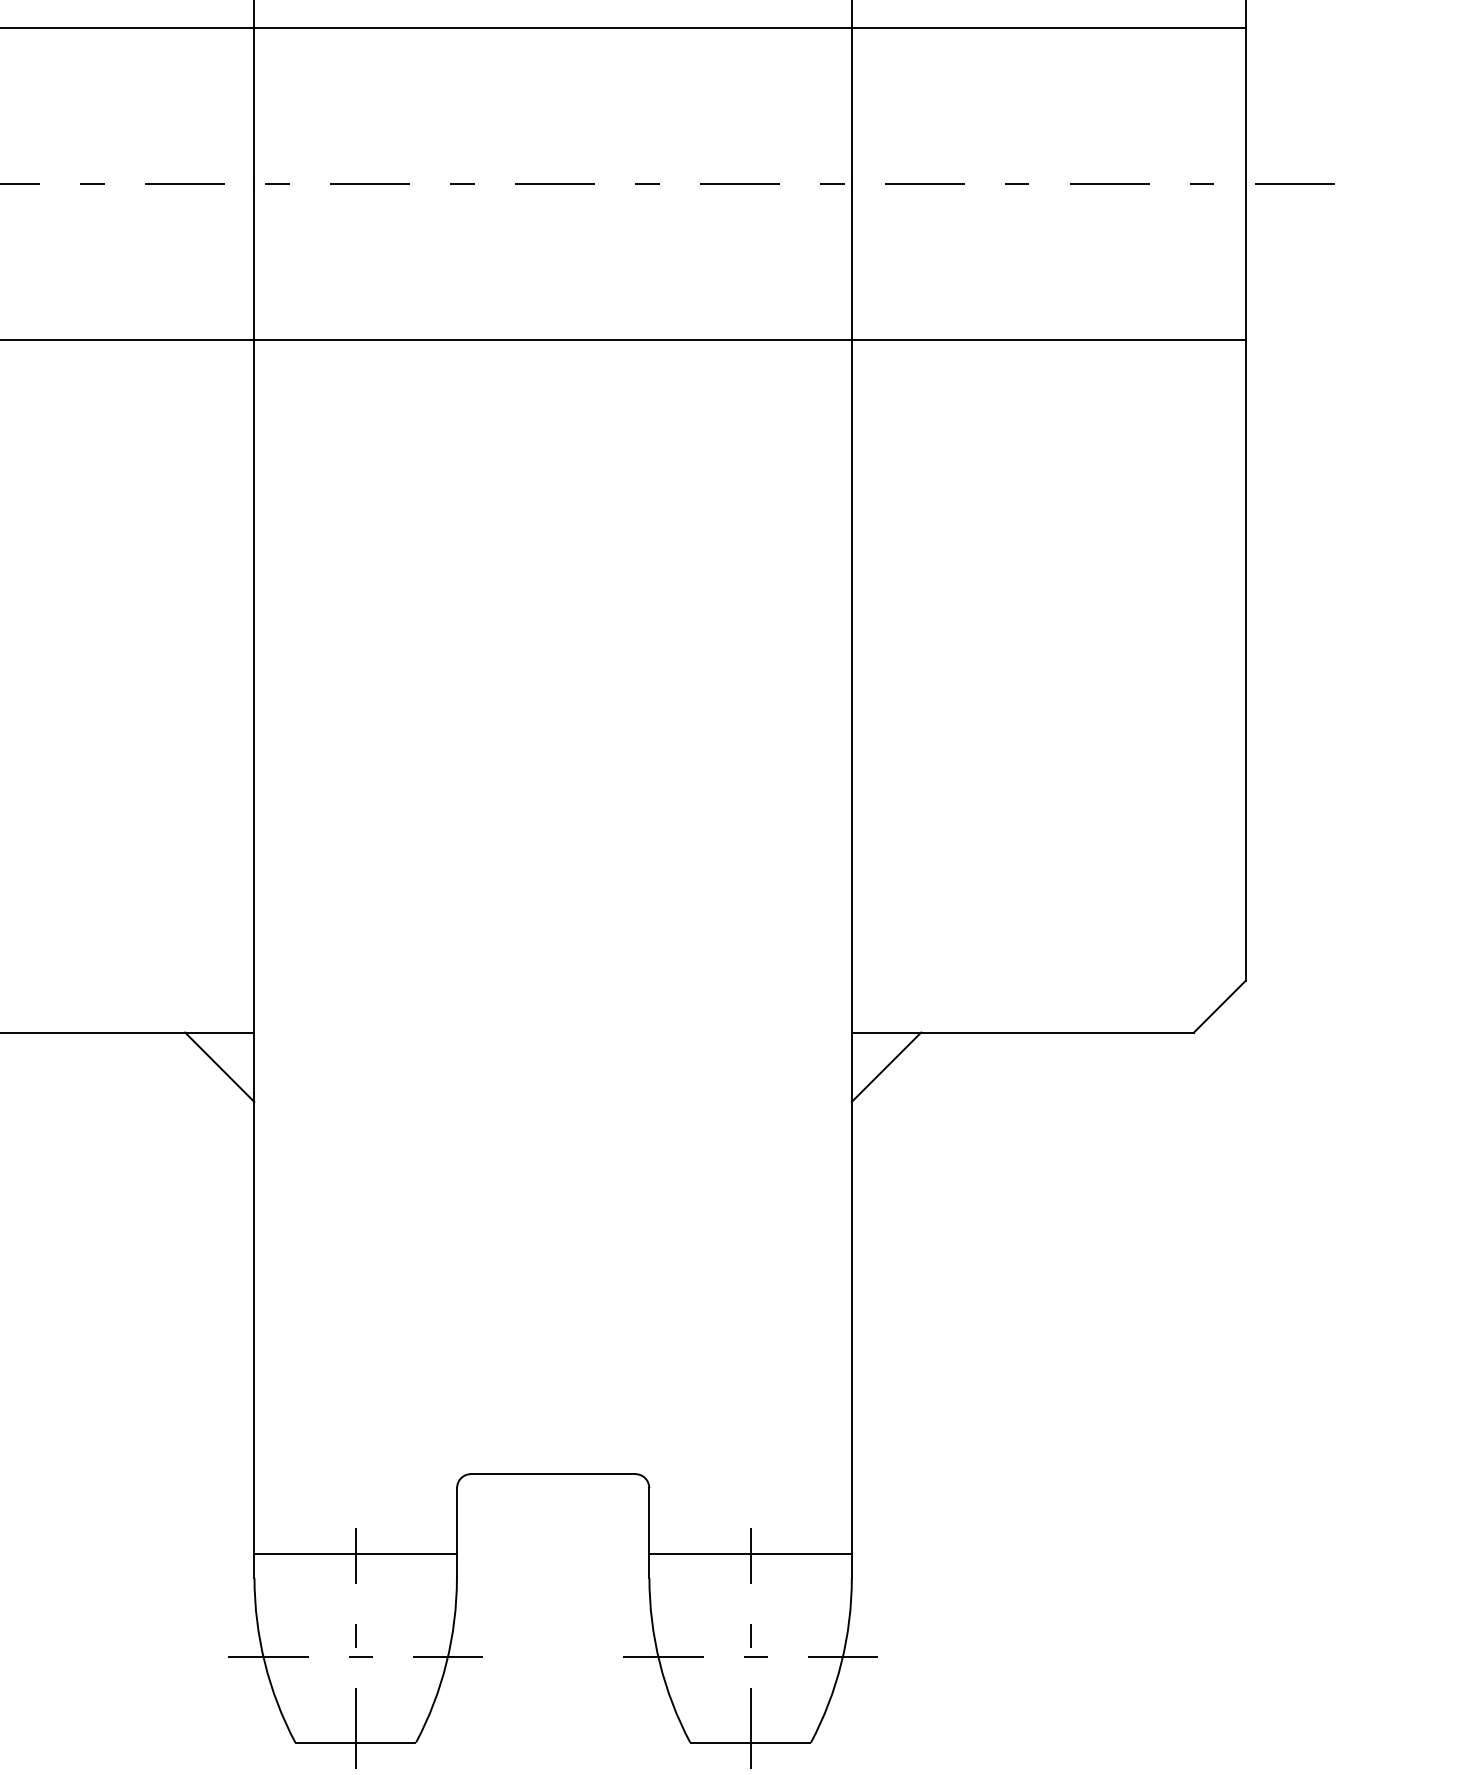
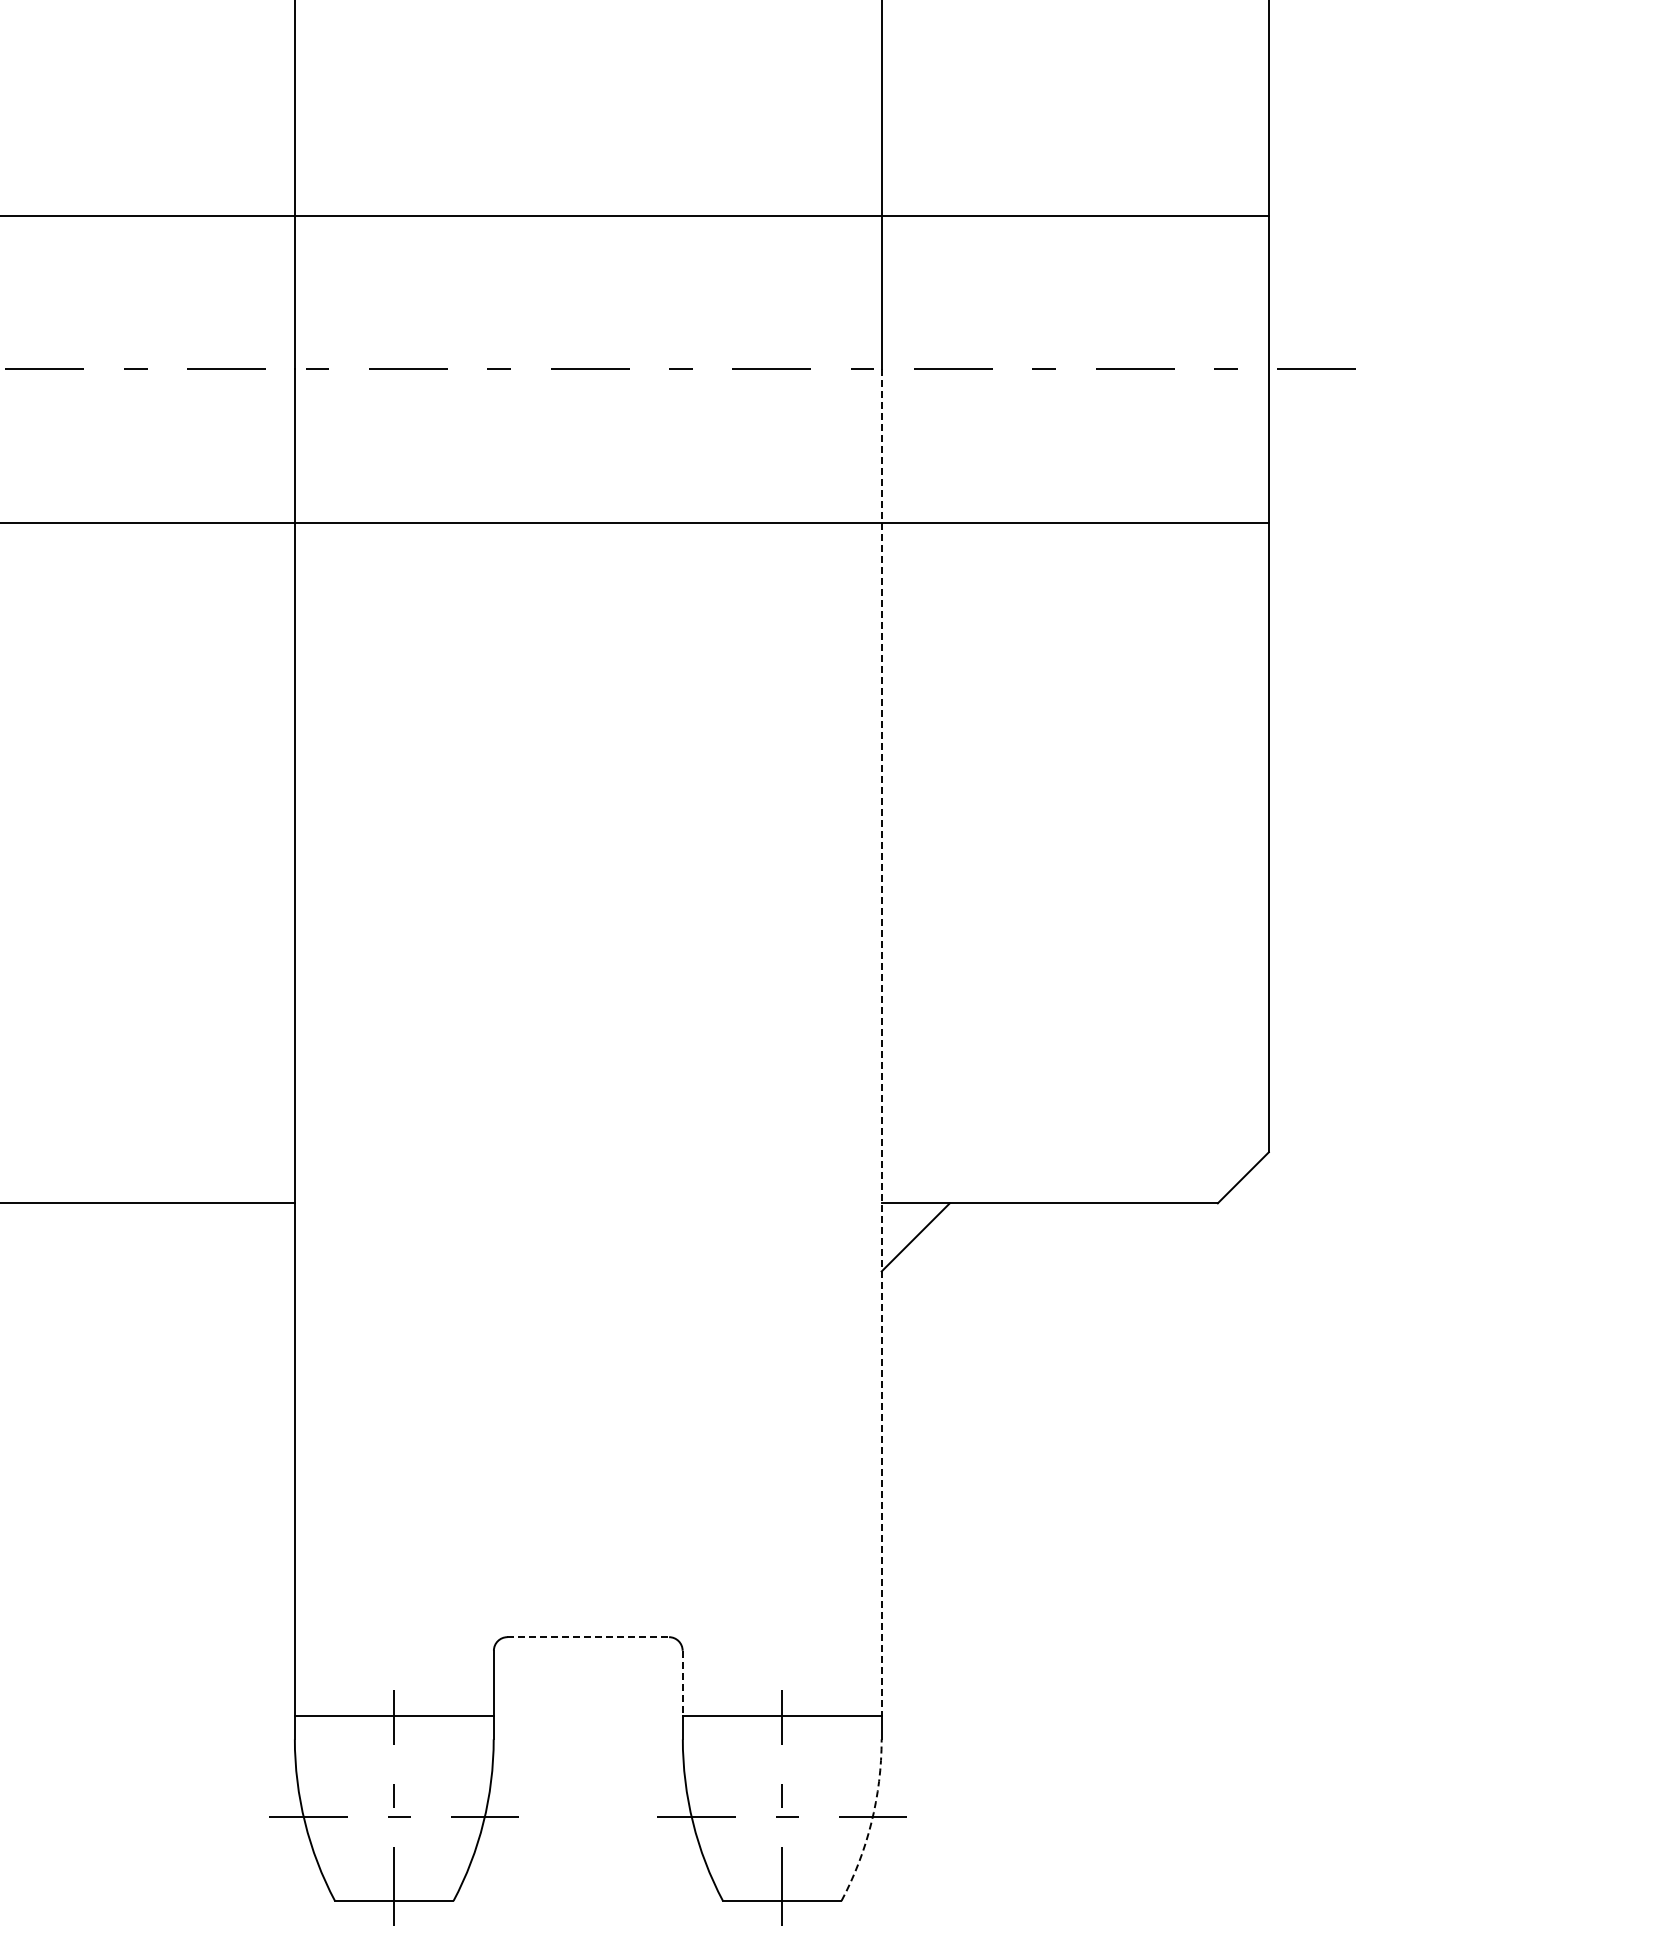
line: (851, 869) -> (881, 1043), solid -> dashed
line: (219, 1067) -> (260, 1237), removed
line: (553, 1474) -> (588, 1637), solid -> dashed
line: (649, 1521) -> (682, 1683), solid -> dashed
arc: (841, 1662) -> (871, 1822), solid -> dashed

